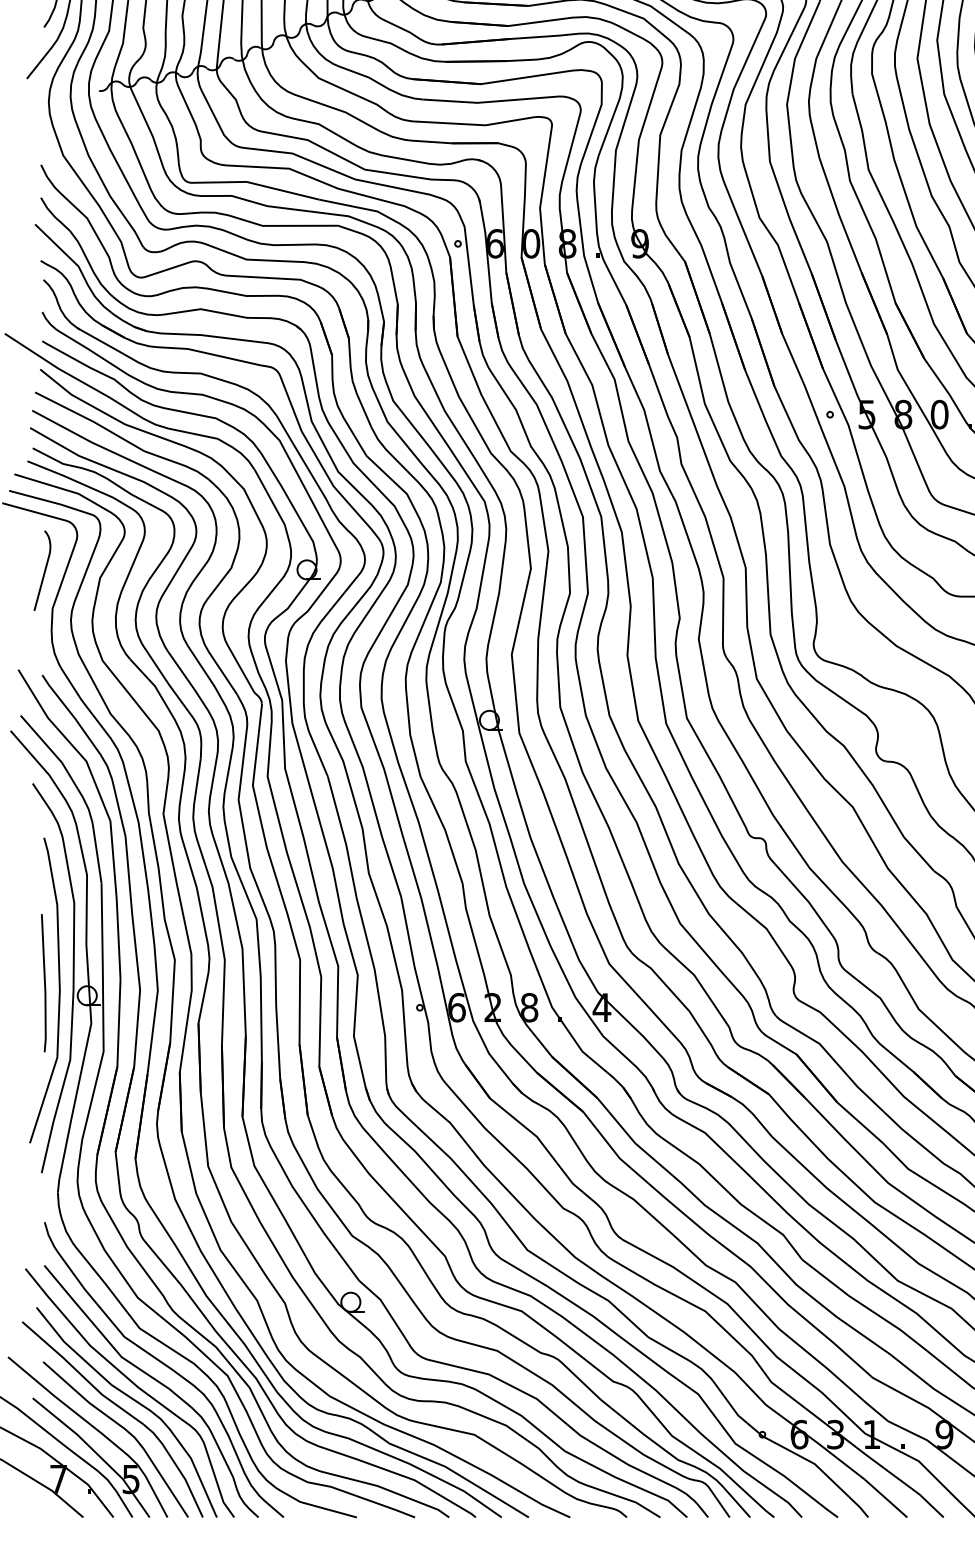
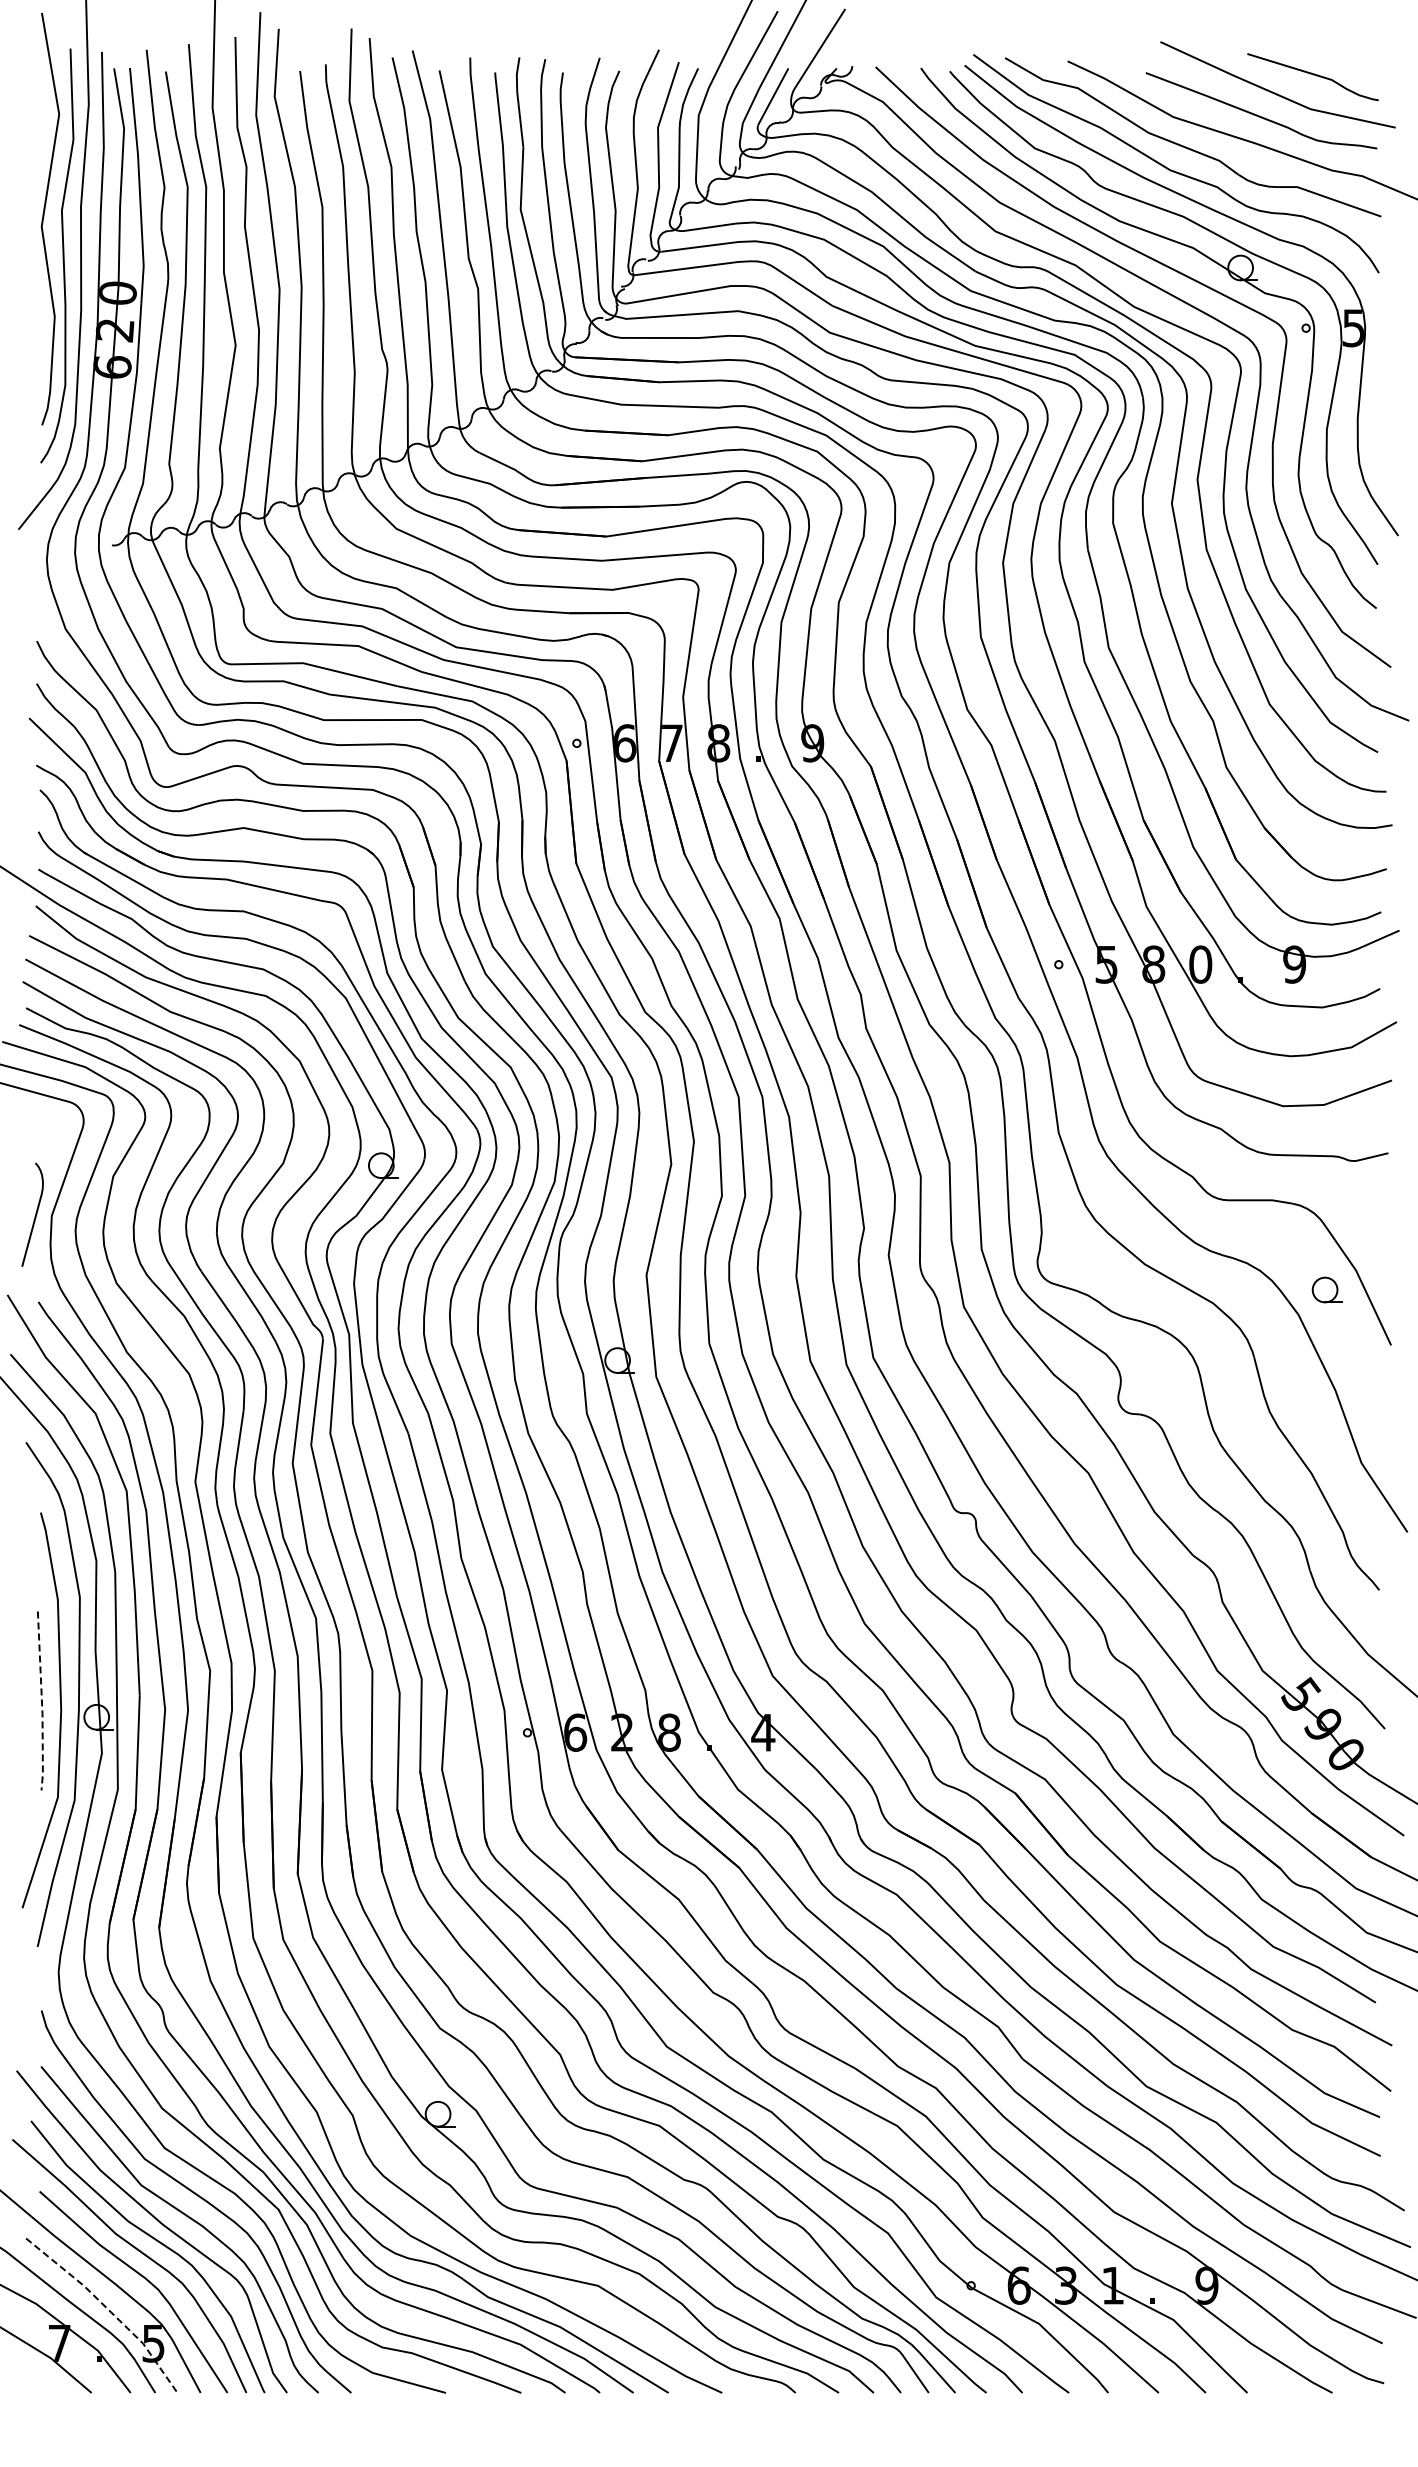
text: (531, 243) -> (672, 743), 0 -> 7
curve: (43, 572) -> (34, 1216), moved
line: (45, 984) -> (42, 1702), solid -> dashed
line: (96, 1453) -> (108, 2310), solid -> dashed

